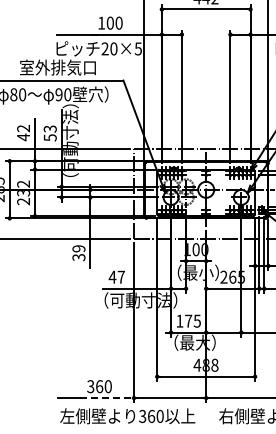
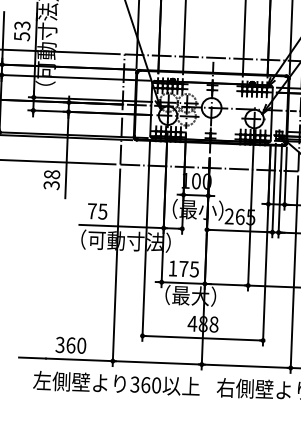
text: (78, 248) -> (51, 174), 39 -> 38
text: (116, 276) -> (97, 210), 47 -> 75
line: (107, 398) -> (80, 360), dashed -> solid
text: (127, 416) -> (116, 383), moved

